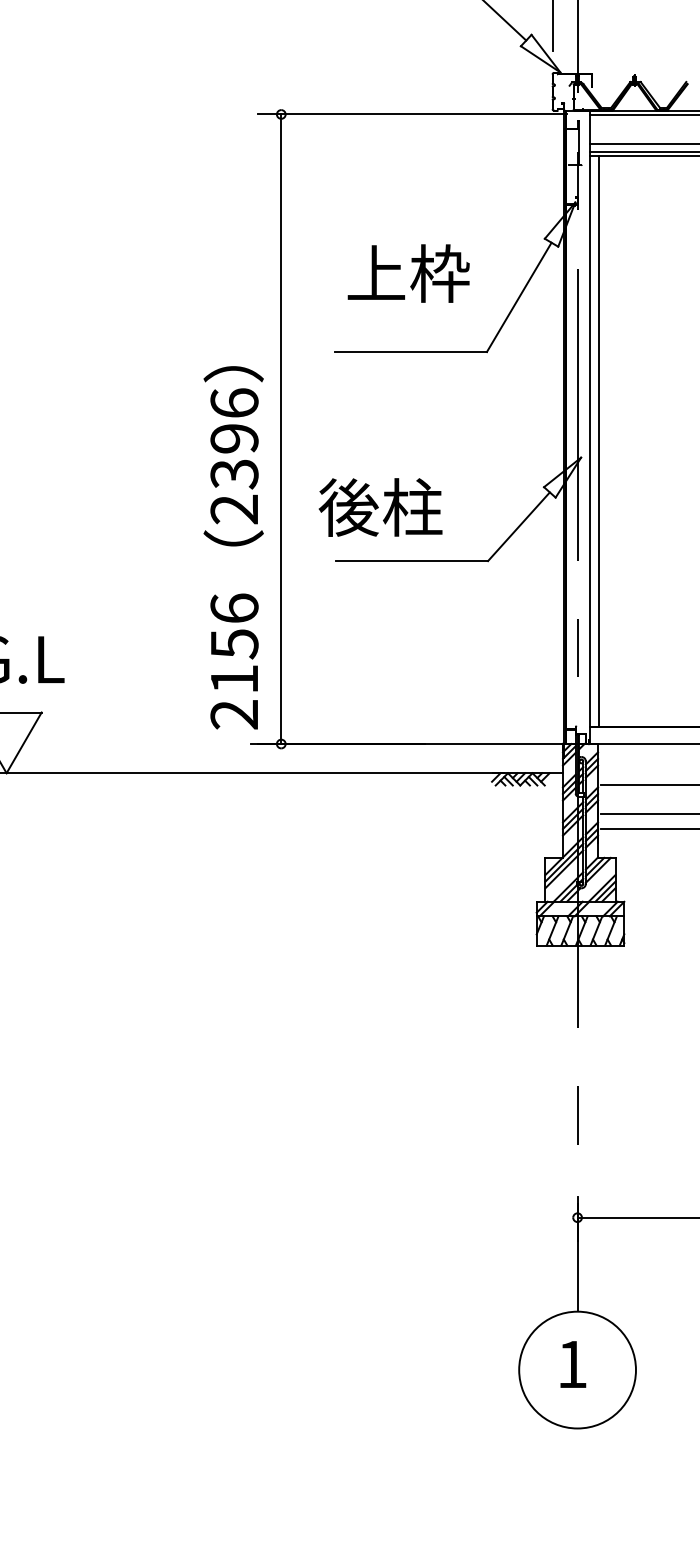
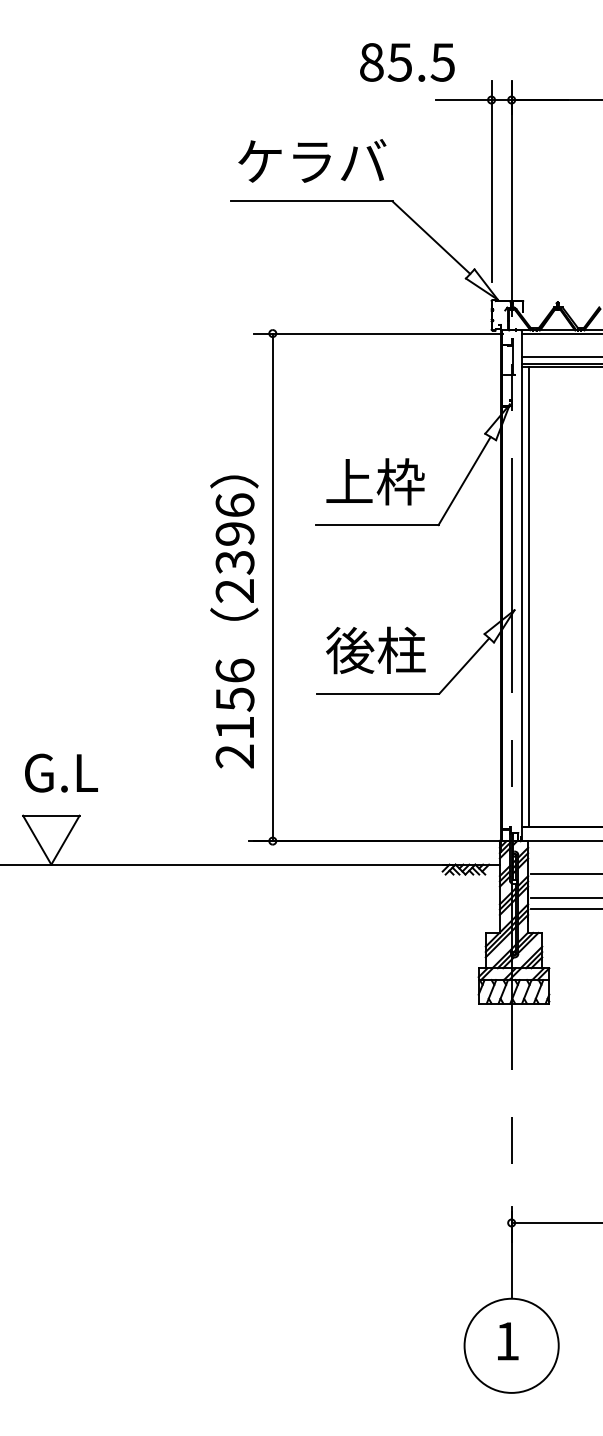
text: (408, 273) -> (375, 481), moved
text: (380, 507) -> (375, 650), moved
text: (233, 547) -> (234, 621), moved

